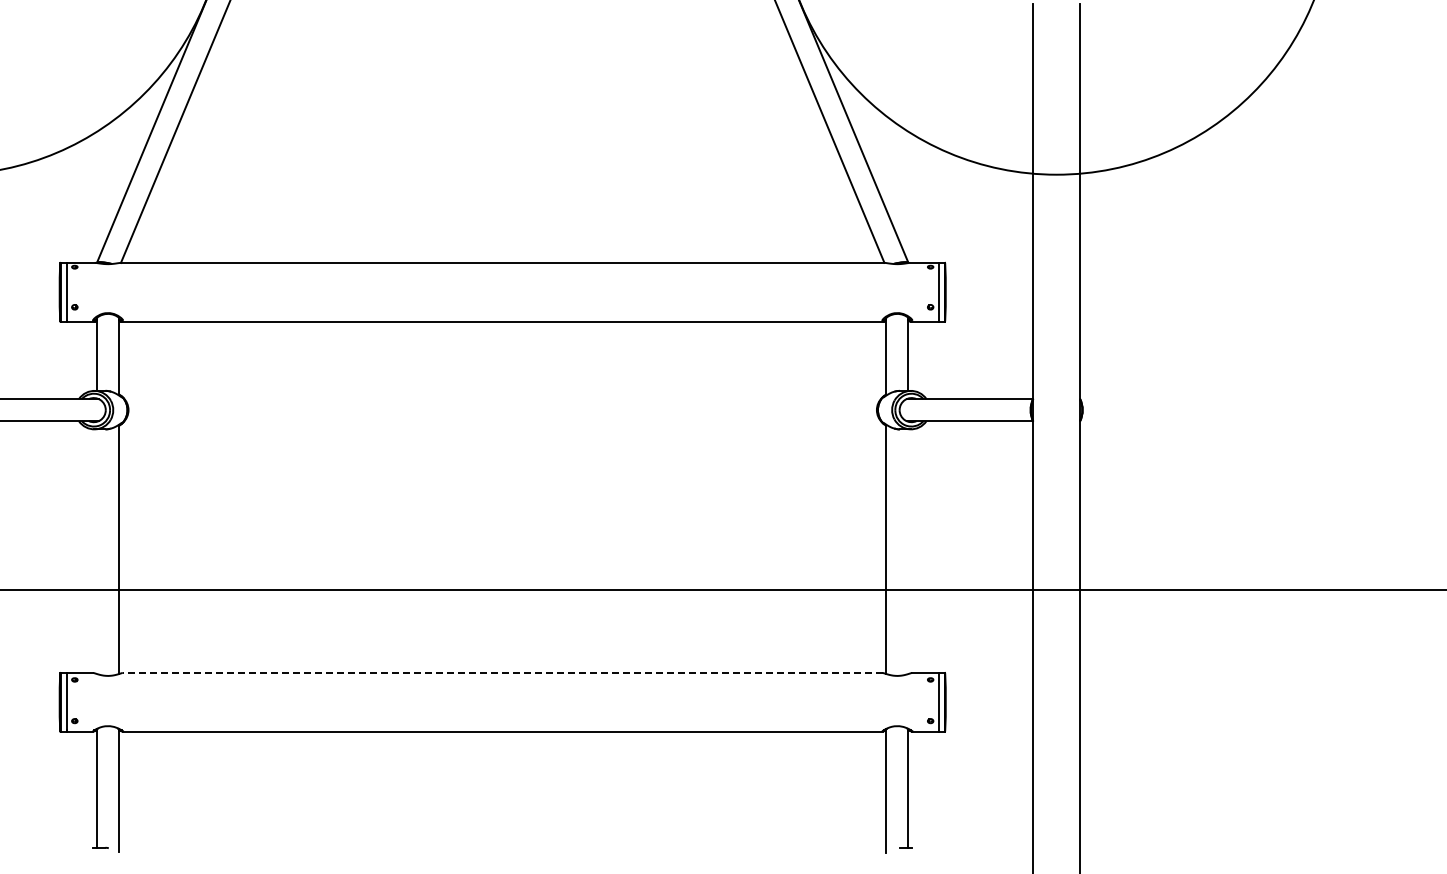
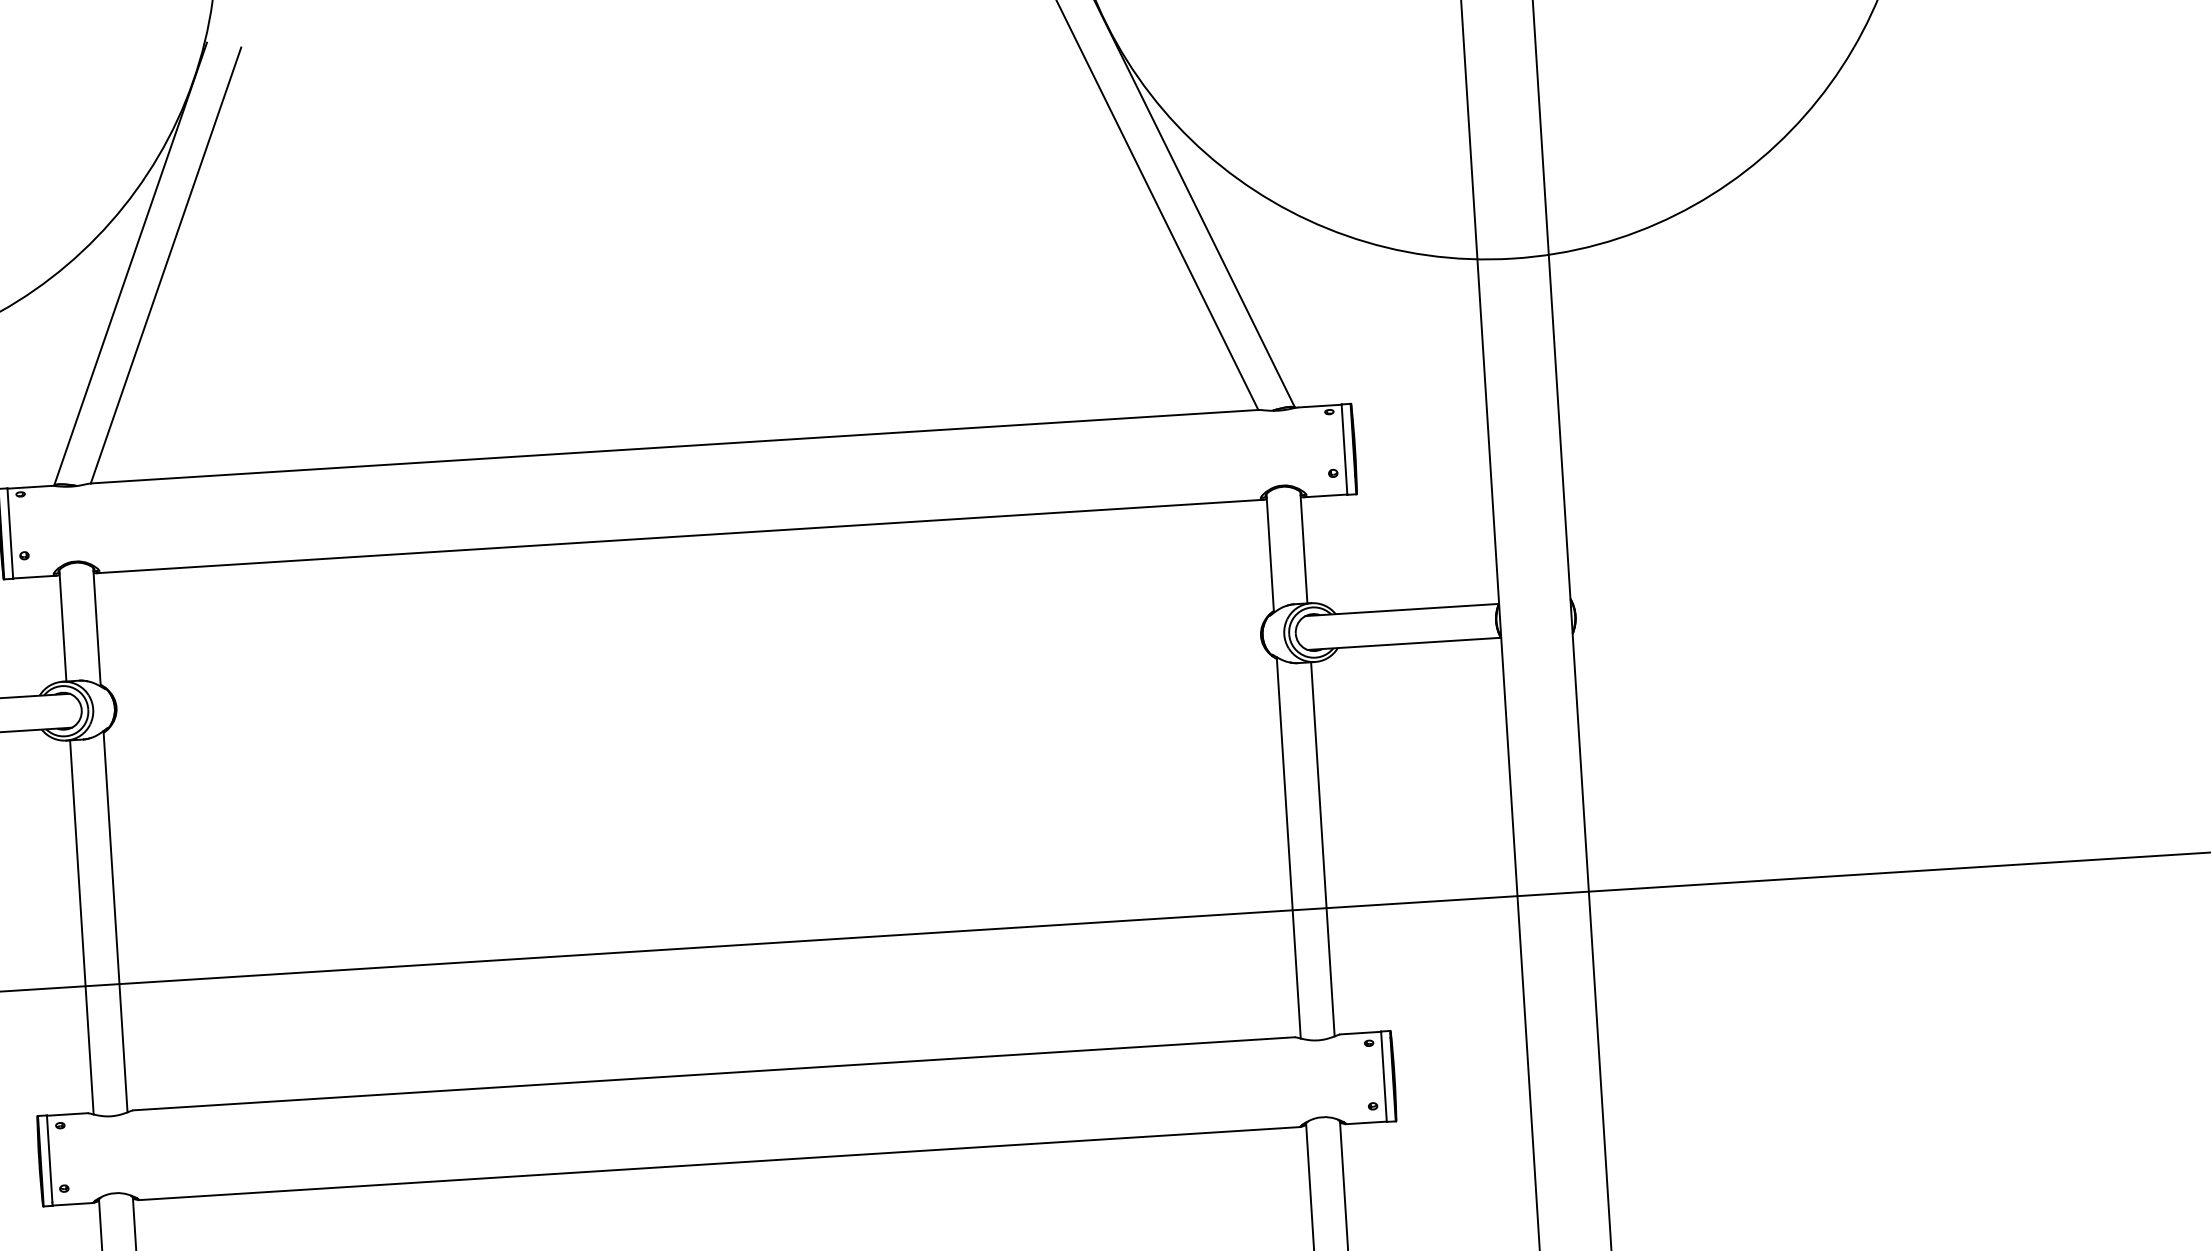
line: (96, 551) -> (81, 927), added
line: (908, 551) -> (1322, 849), added
line: (502, 672) -> (713, 1073), dashed -> solid

